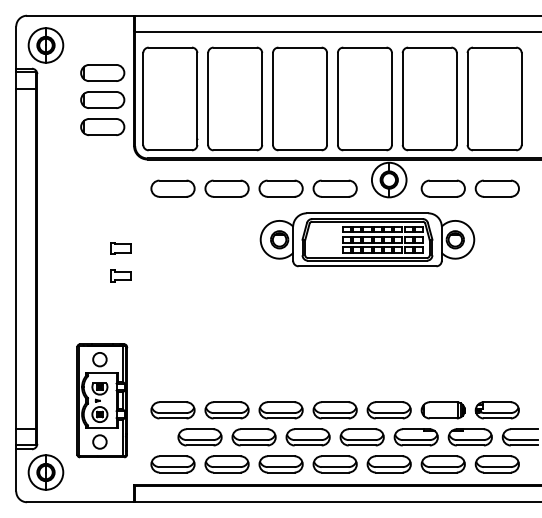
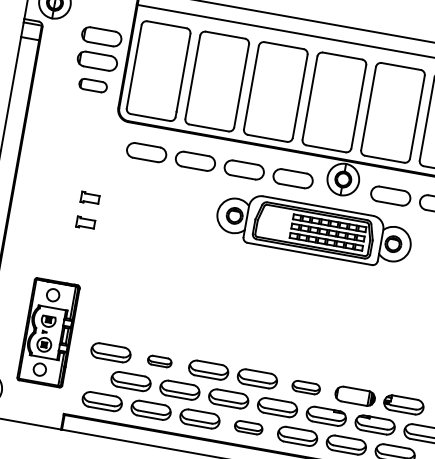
part: (102, 126) -> (92, 85), size x0.7
part: (226, 410) -> (159, 361), size x0.6
part: (388, 410) -> (305, 387), size x0.7
part: (334, 464) -> (248, 427), size x0.7

